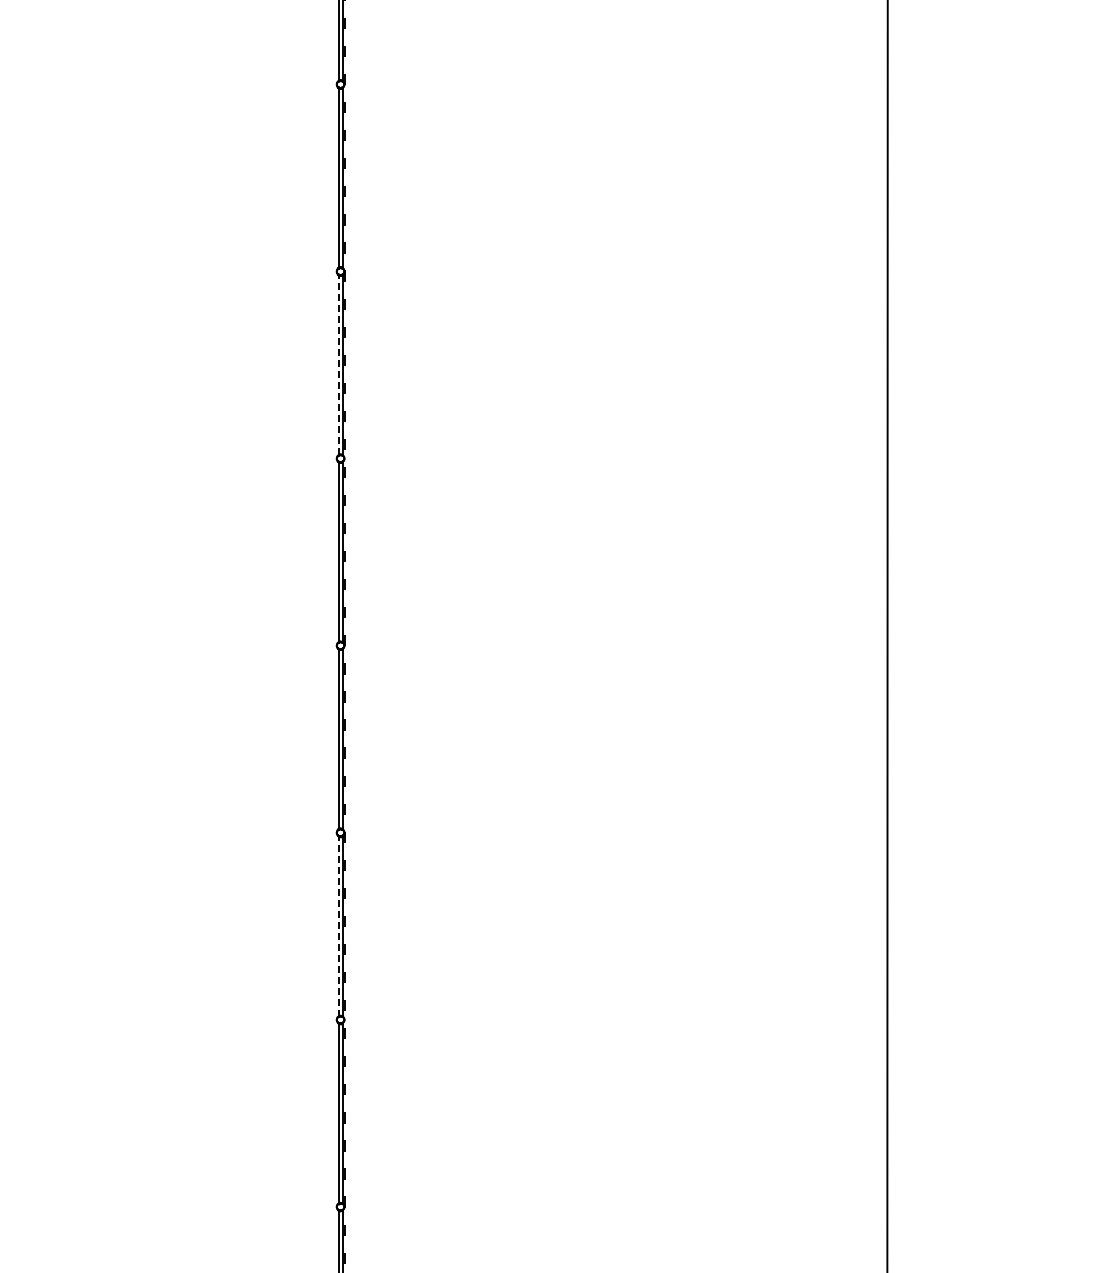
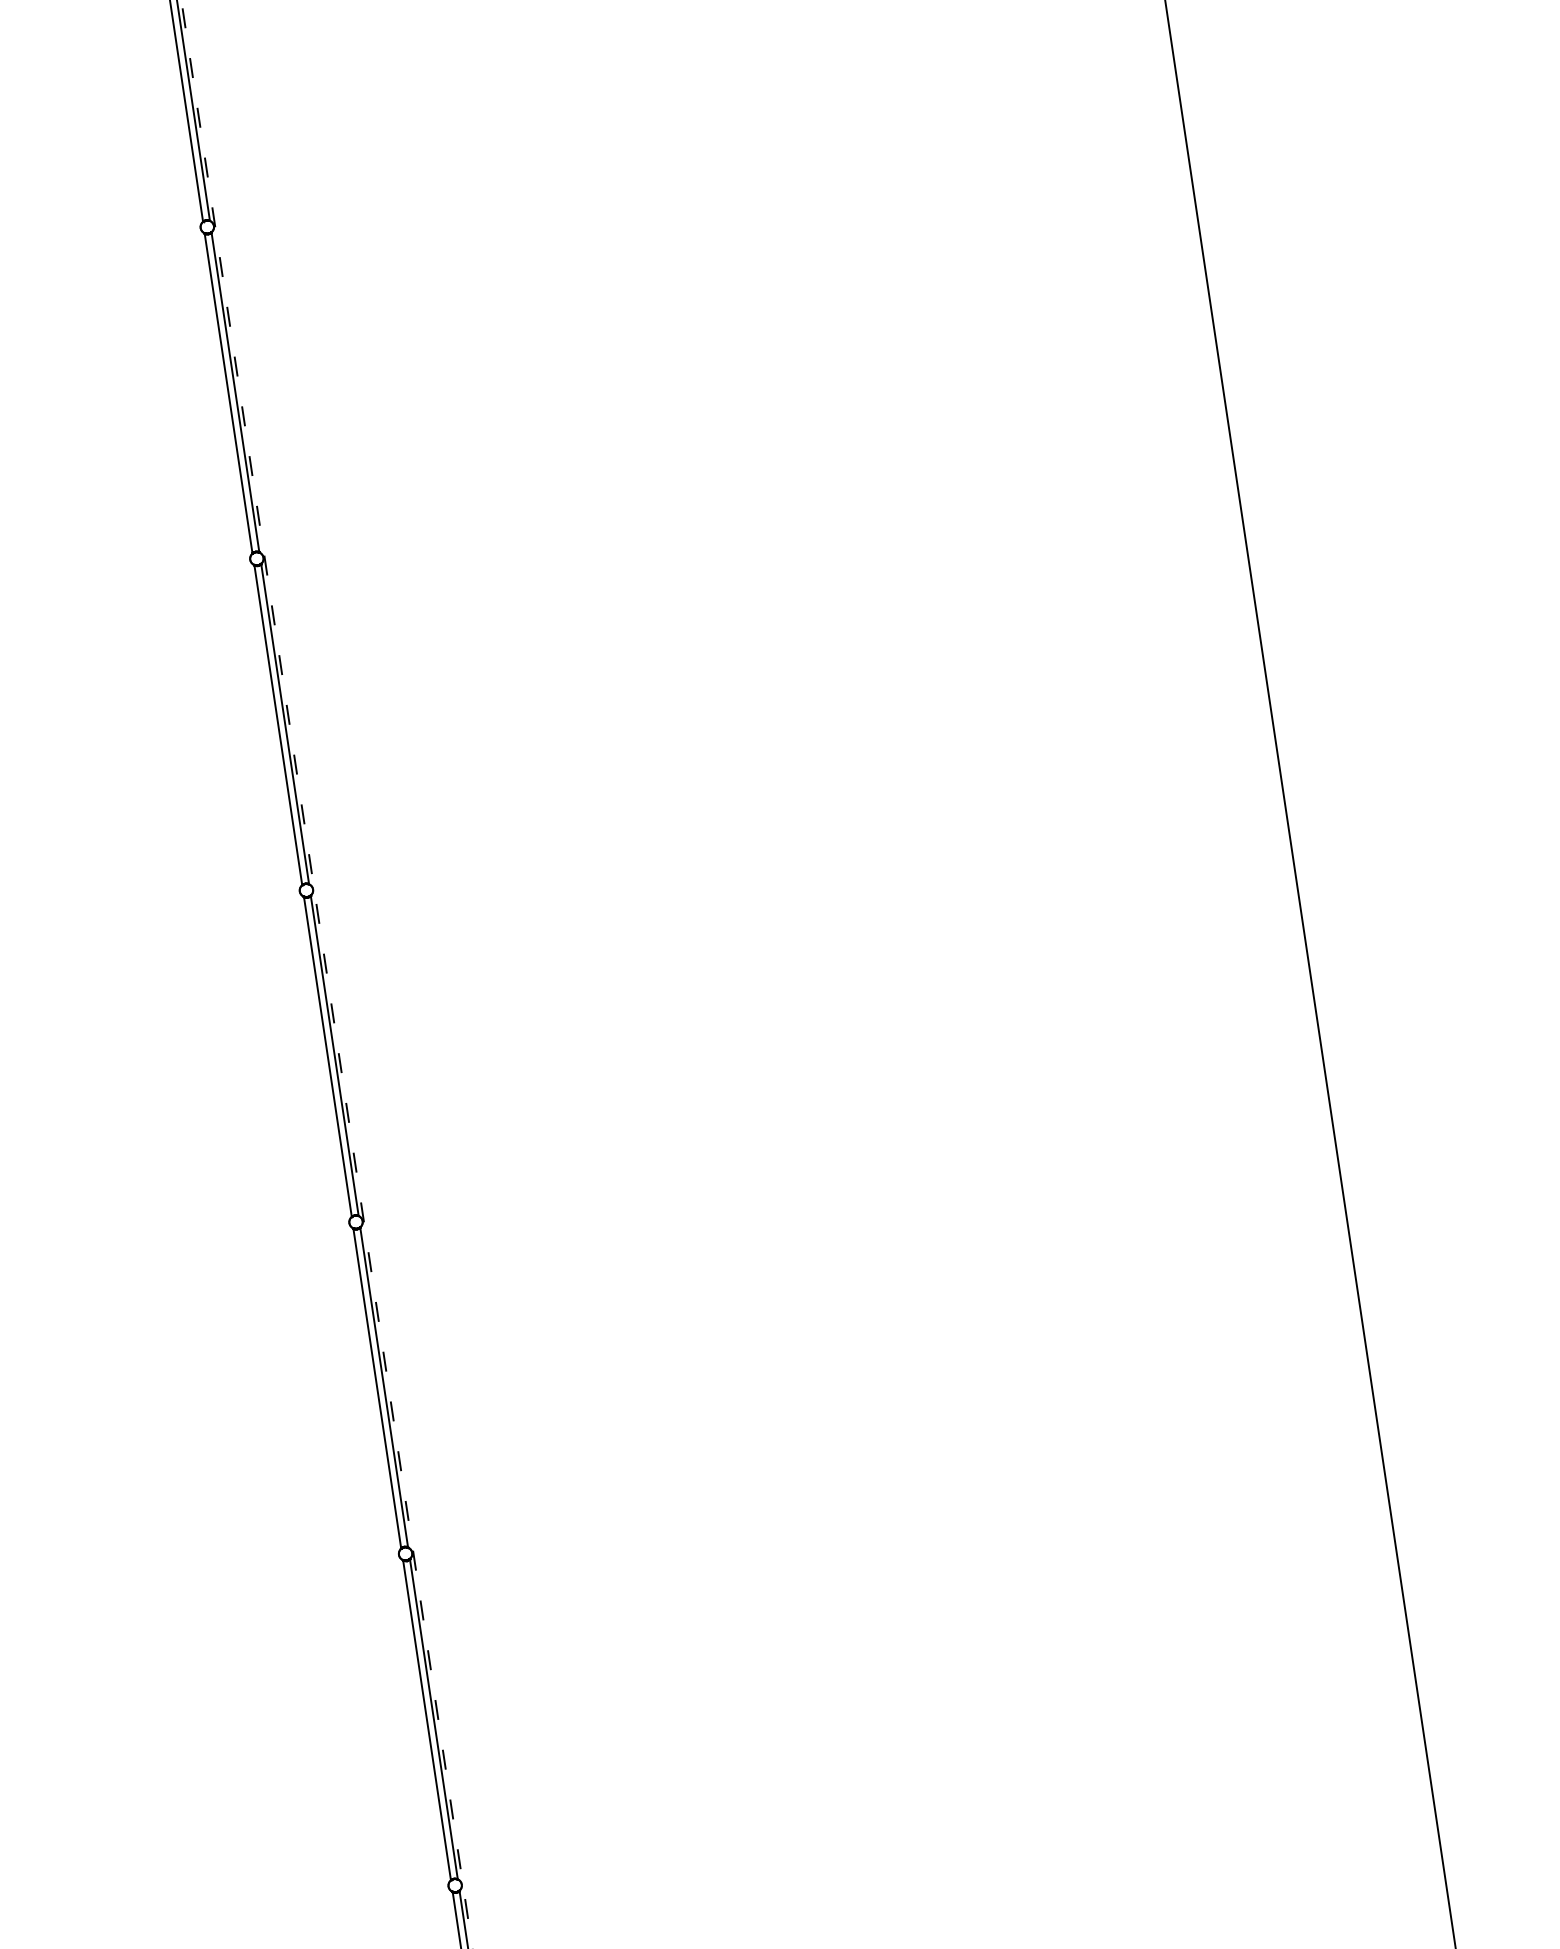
line: (338, 364) -> (277, 724), dashed -> solid
line: (338, 925) -> (426, 1718), dashed -> solid

